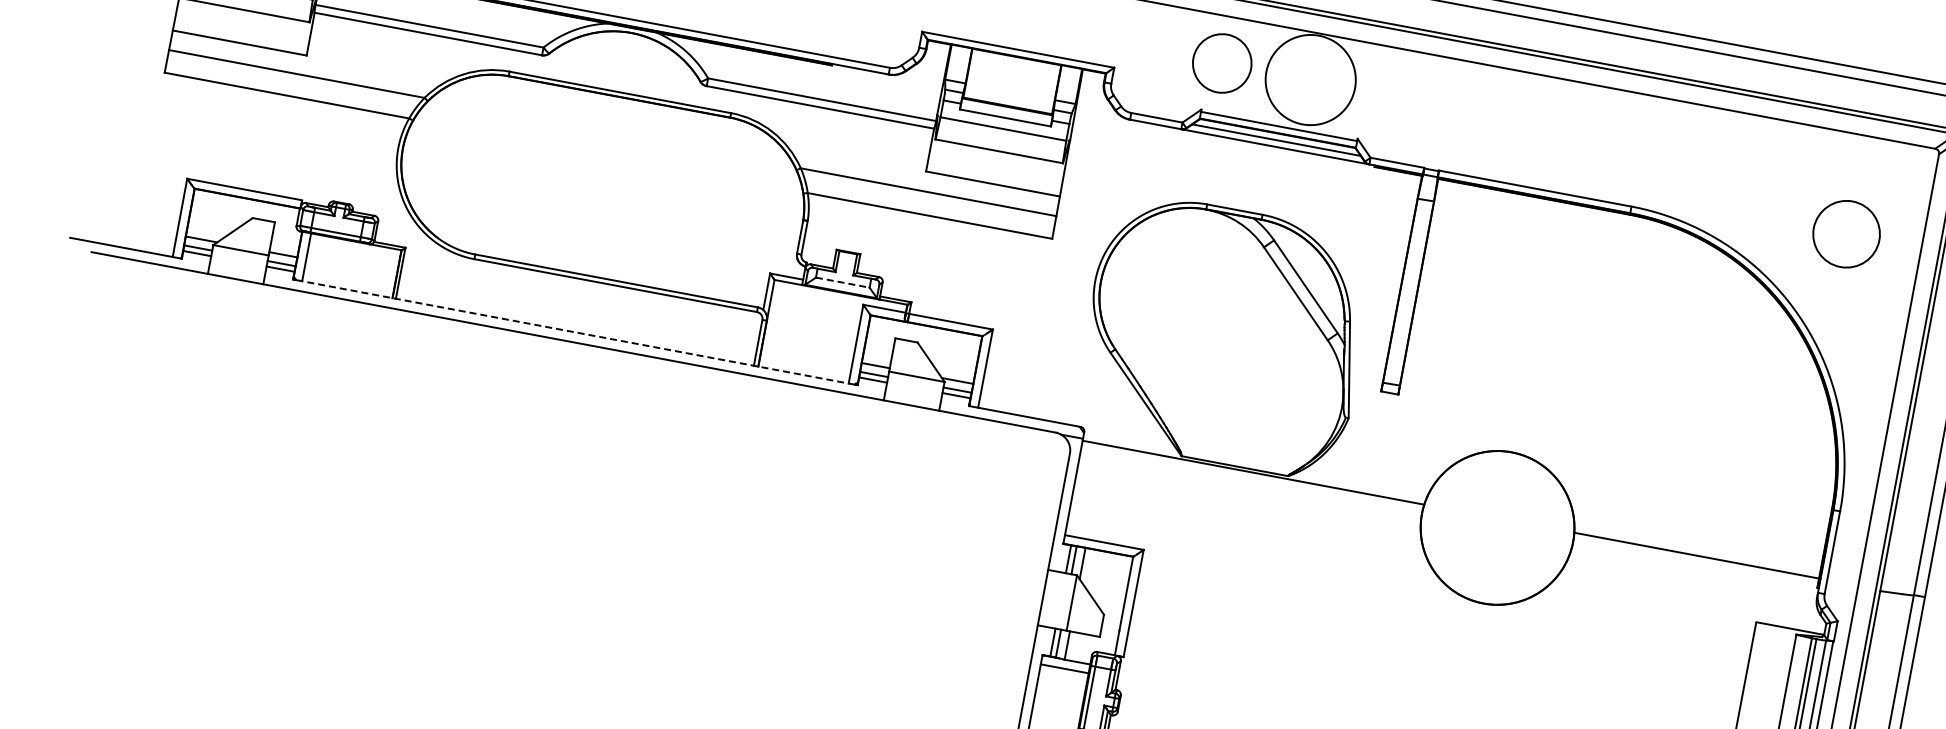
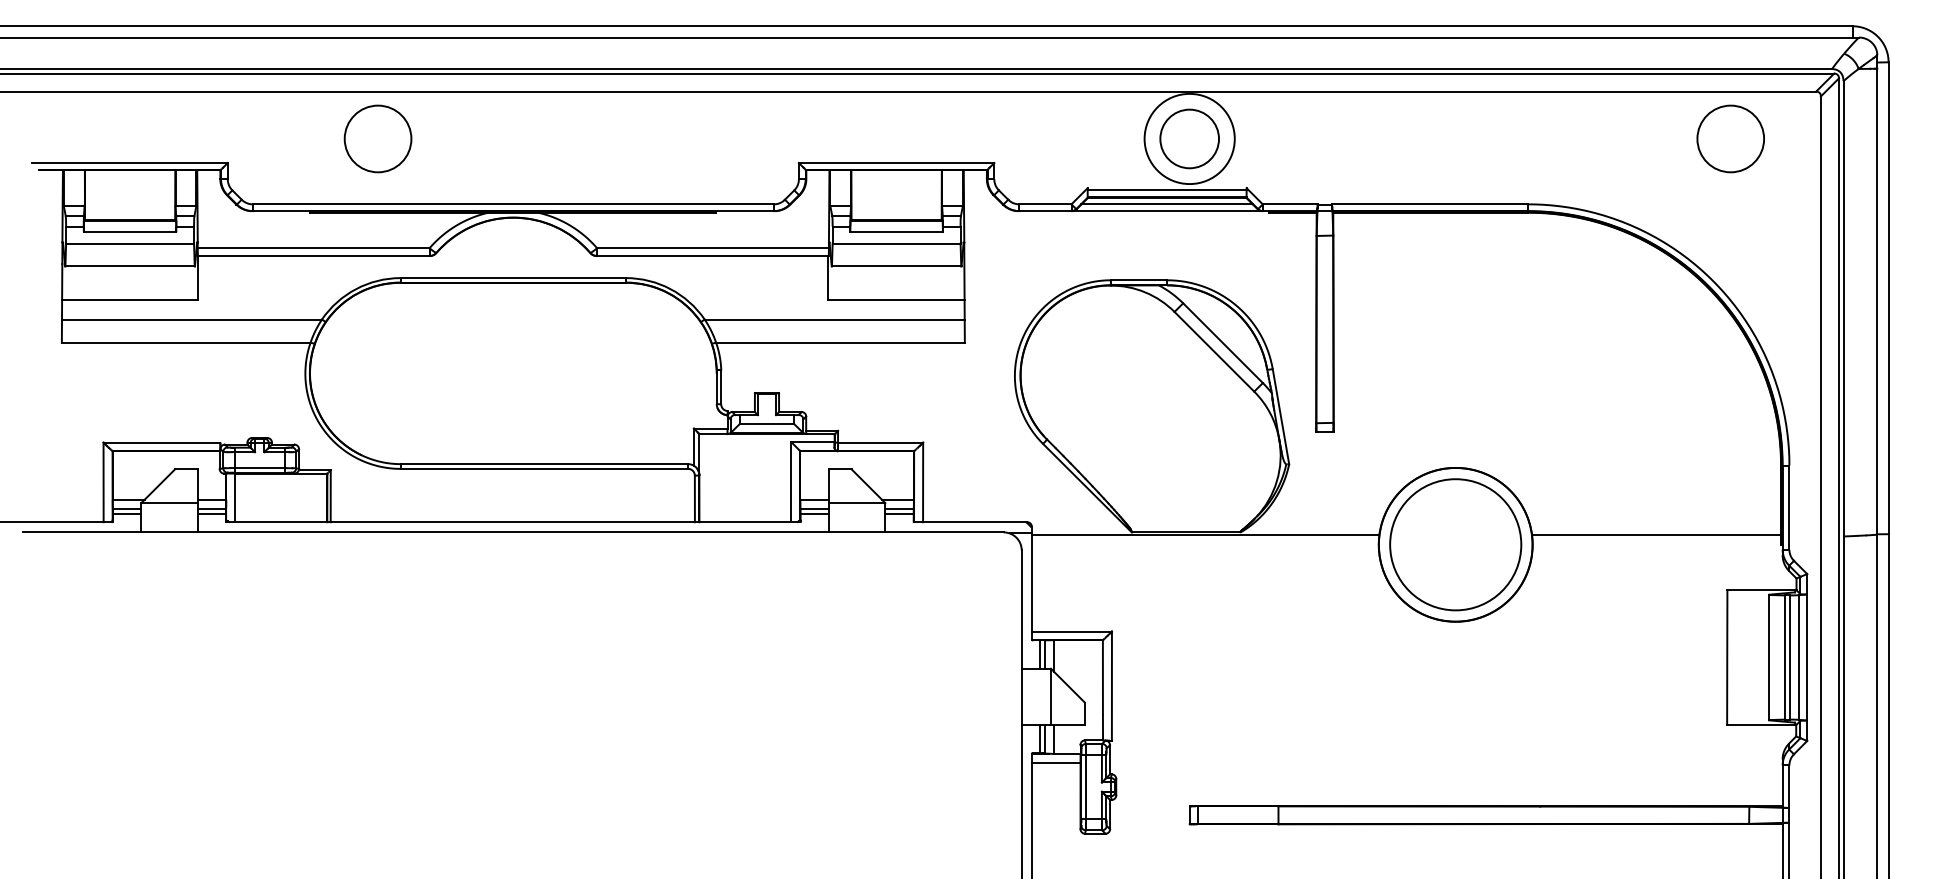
circle: (1222, 63) -> (1189, 138), moved
circle: (1846, 233) -> (1730, 138), moved
line: (843, 283) -> (767, 424), dashed -> solid
line: (575, 332) -> (513, 522), dashed -> solid
circle: (1497, 527) -> (1455, 544), added

